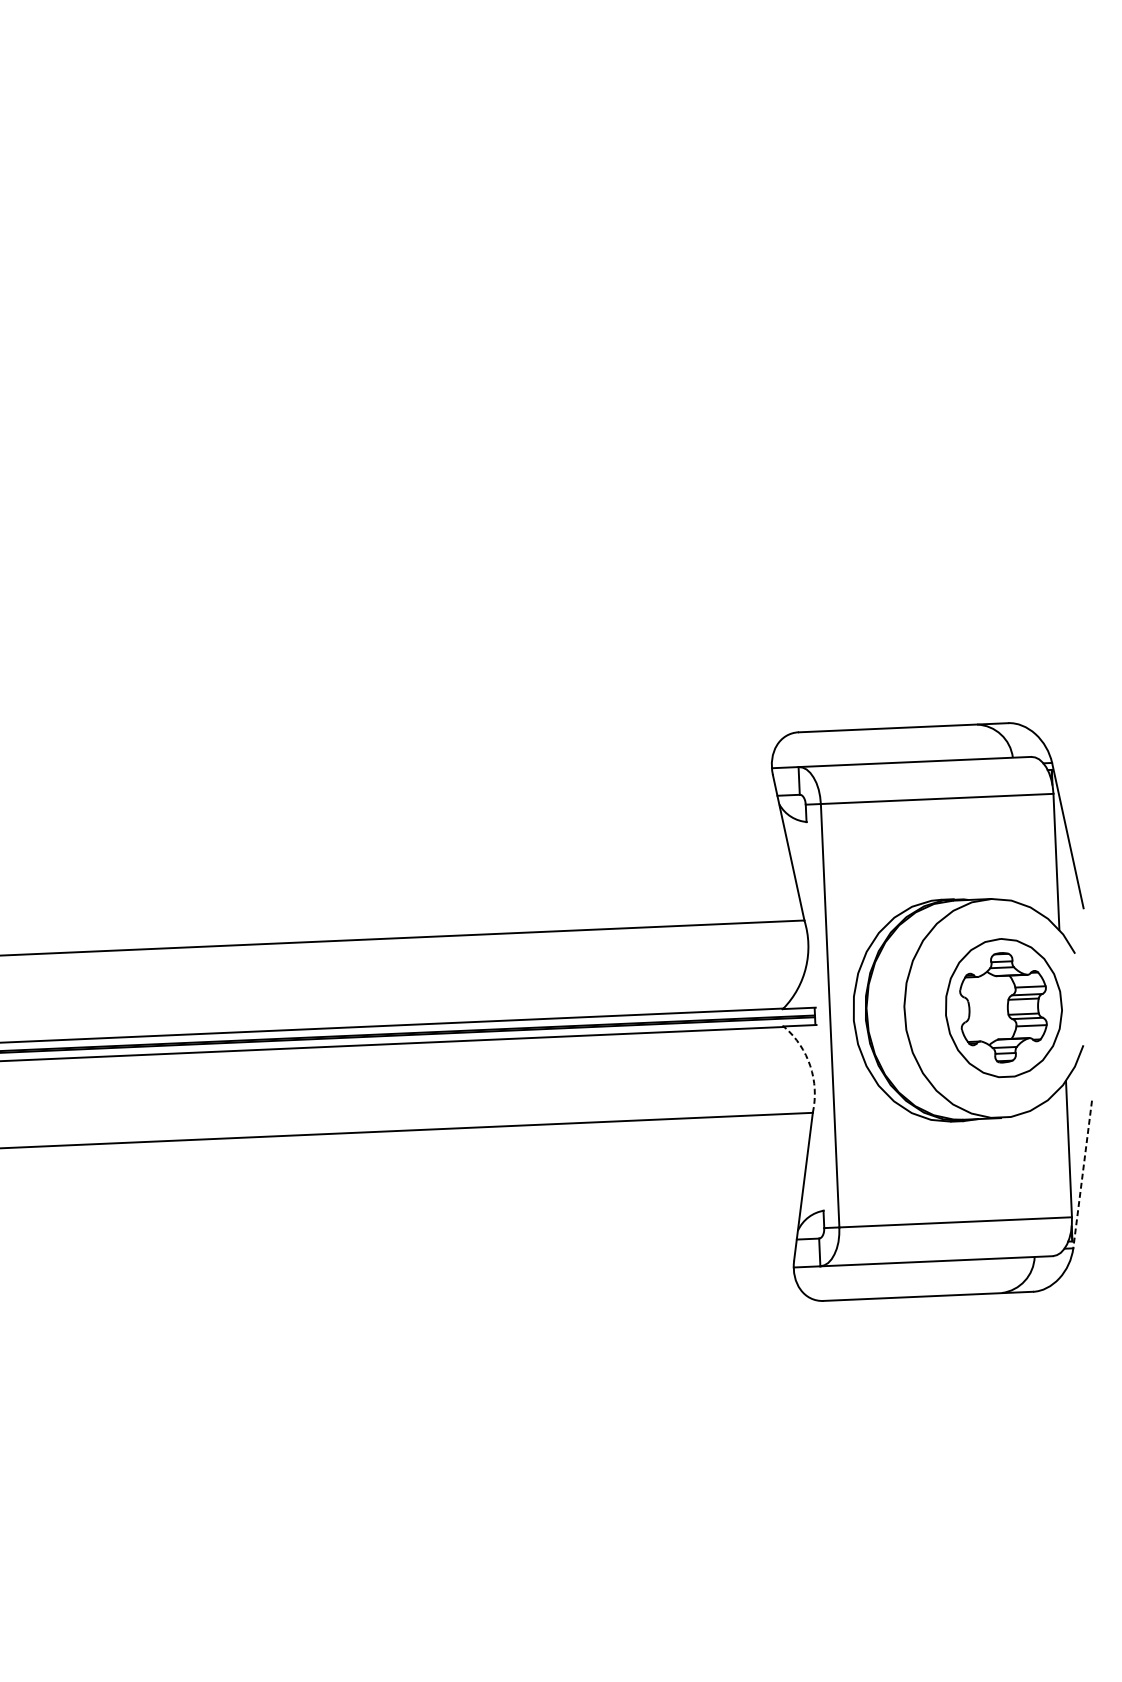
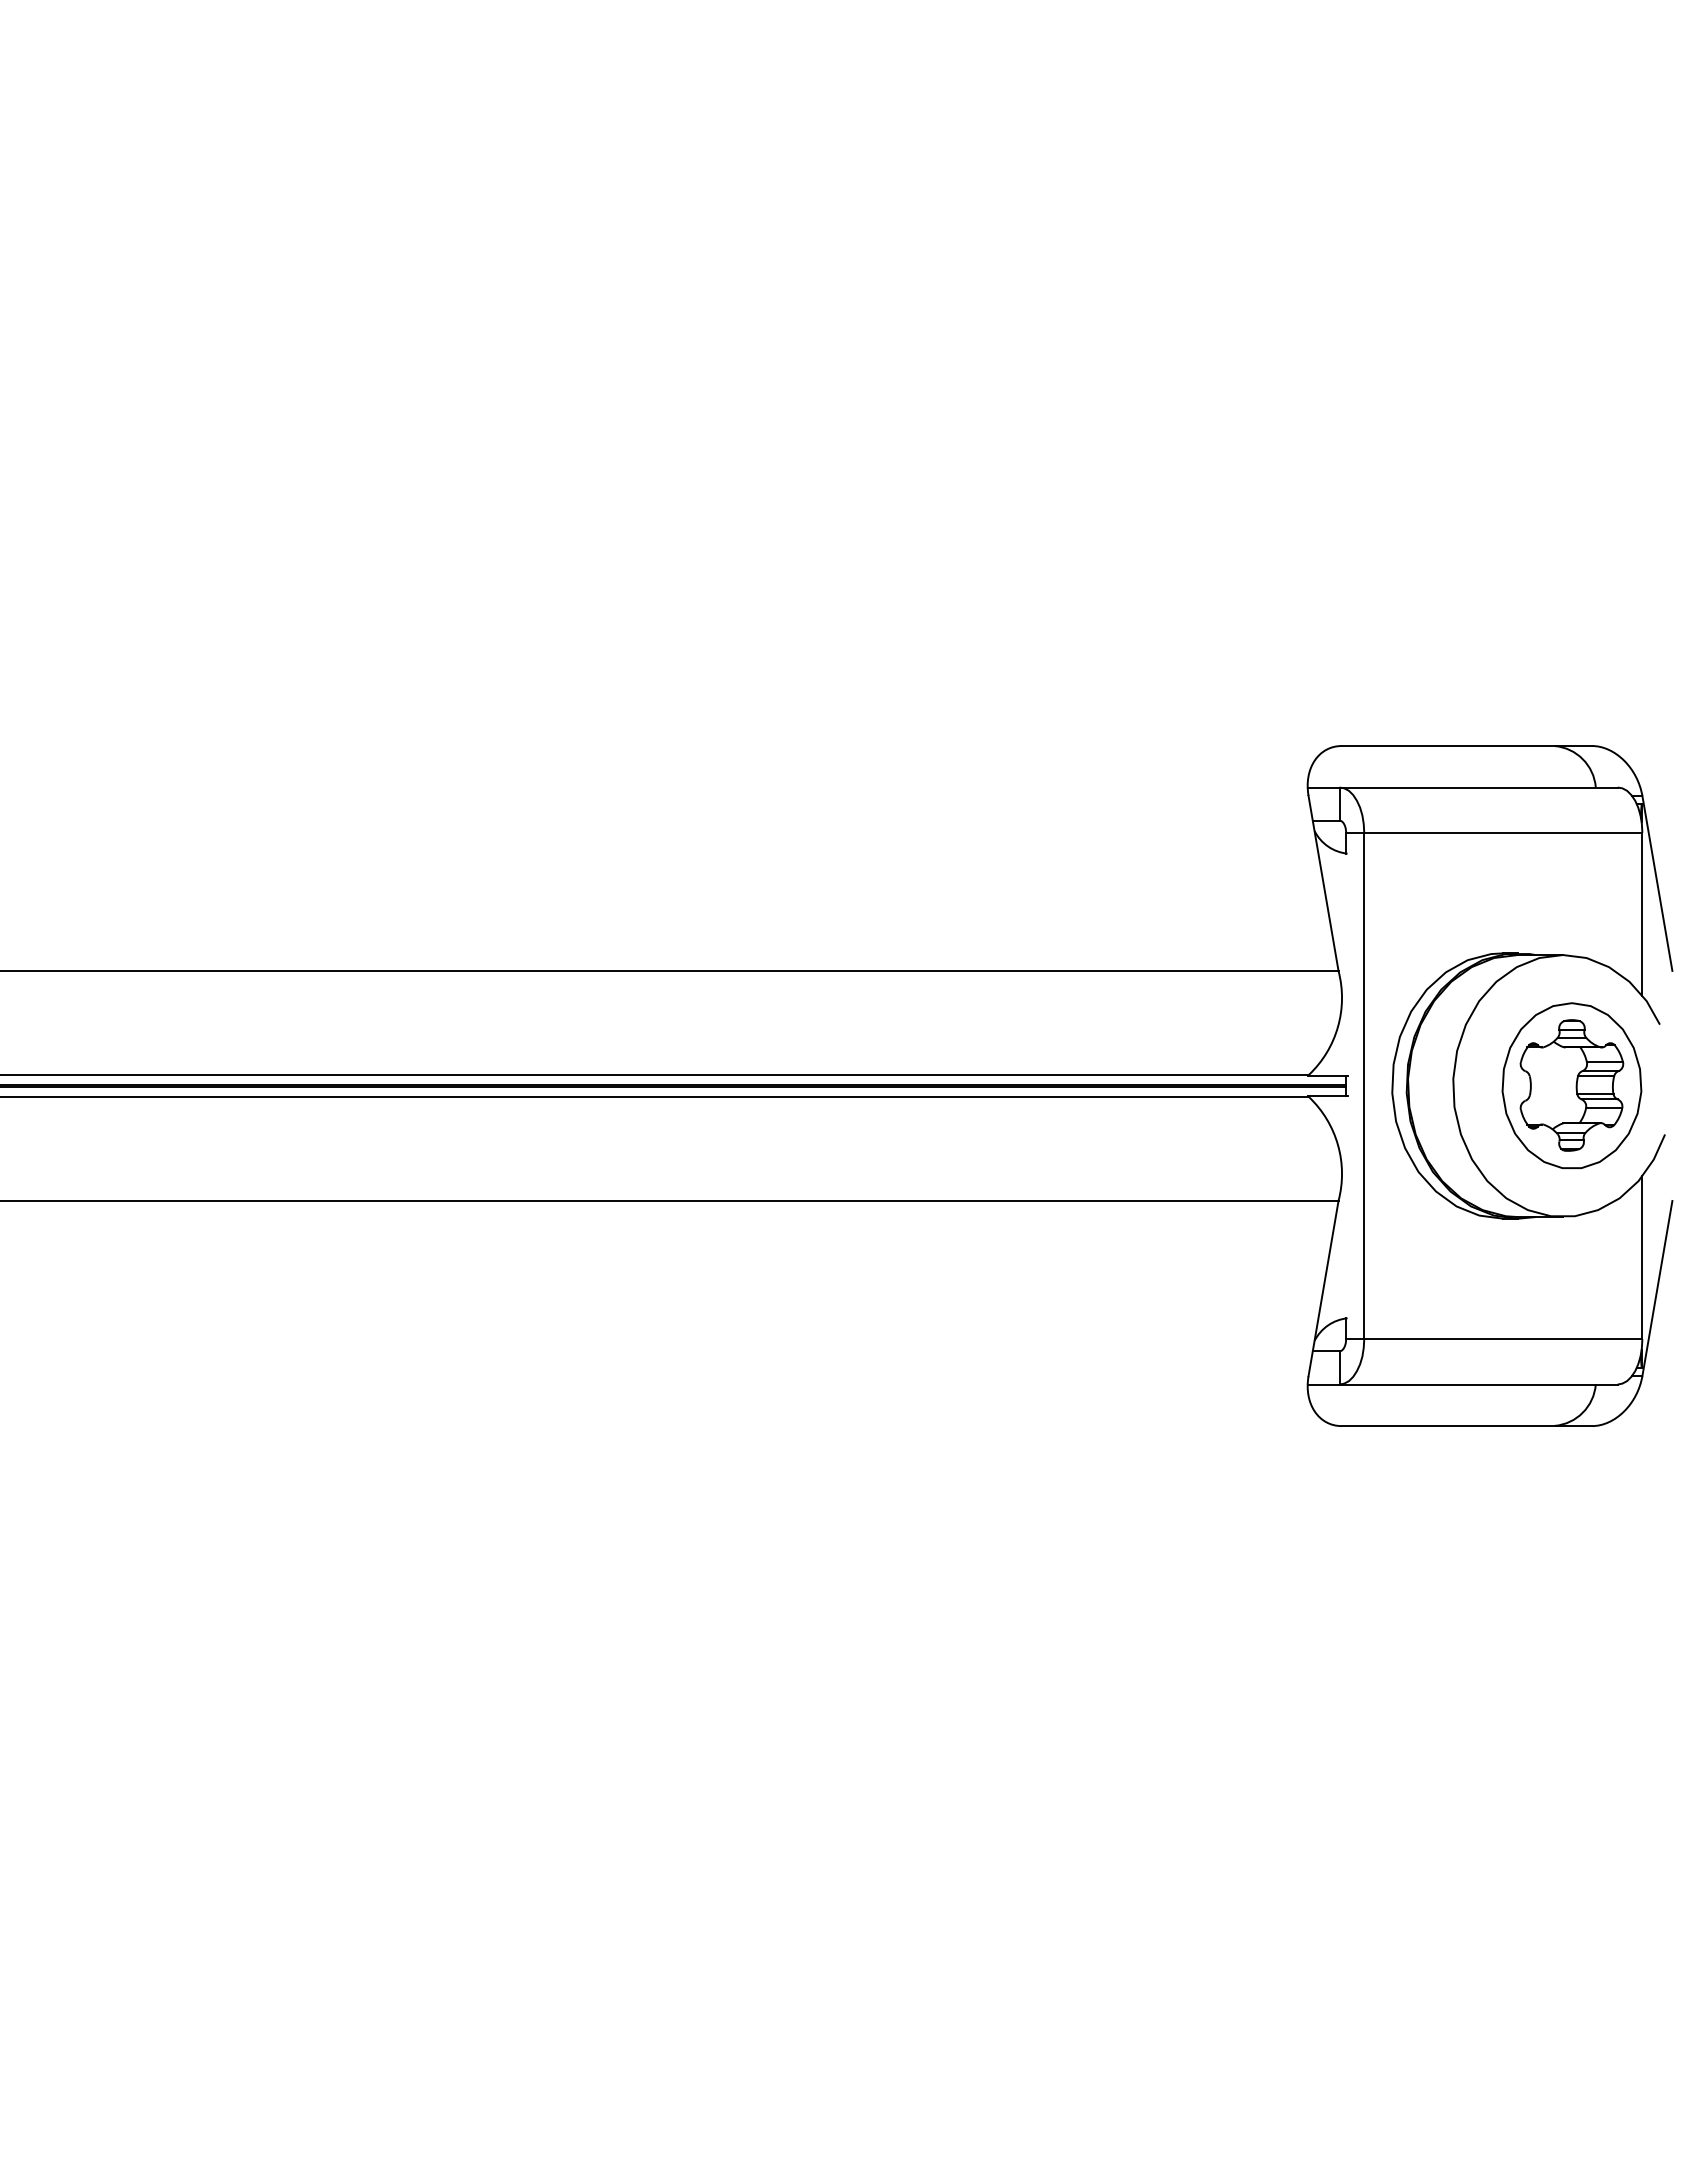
arc: (809, 1066) -> (1337, 1145), dashed -> solid
line: (1082, 1174) -> (1657, 1288), dashed -> solid

